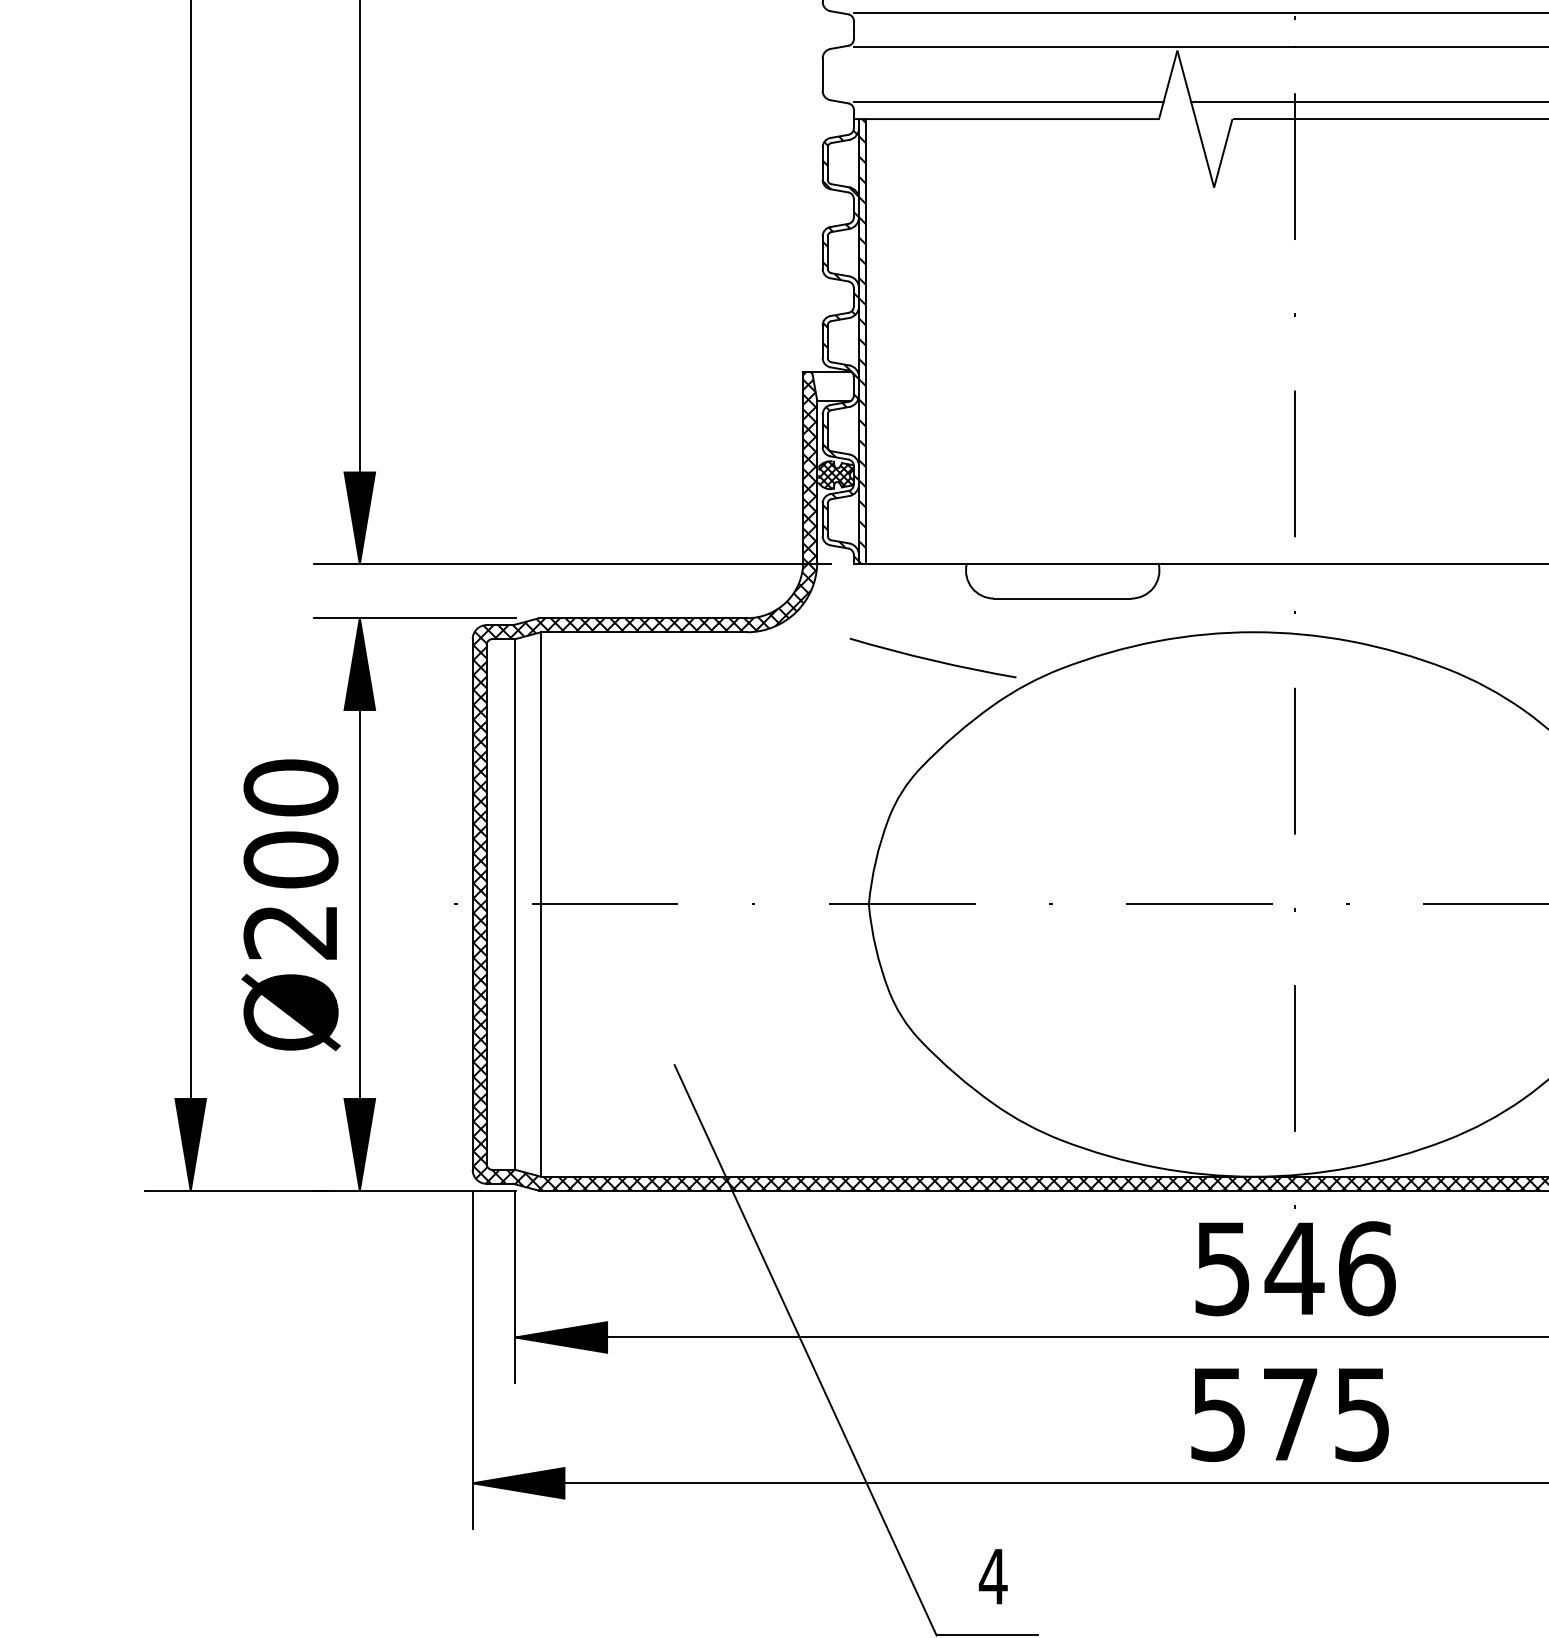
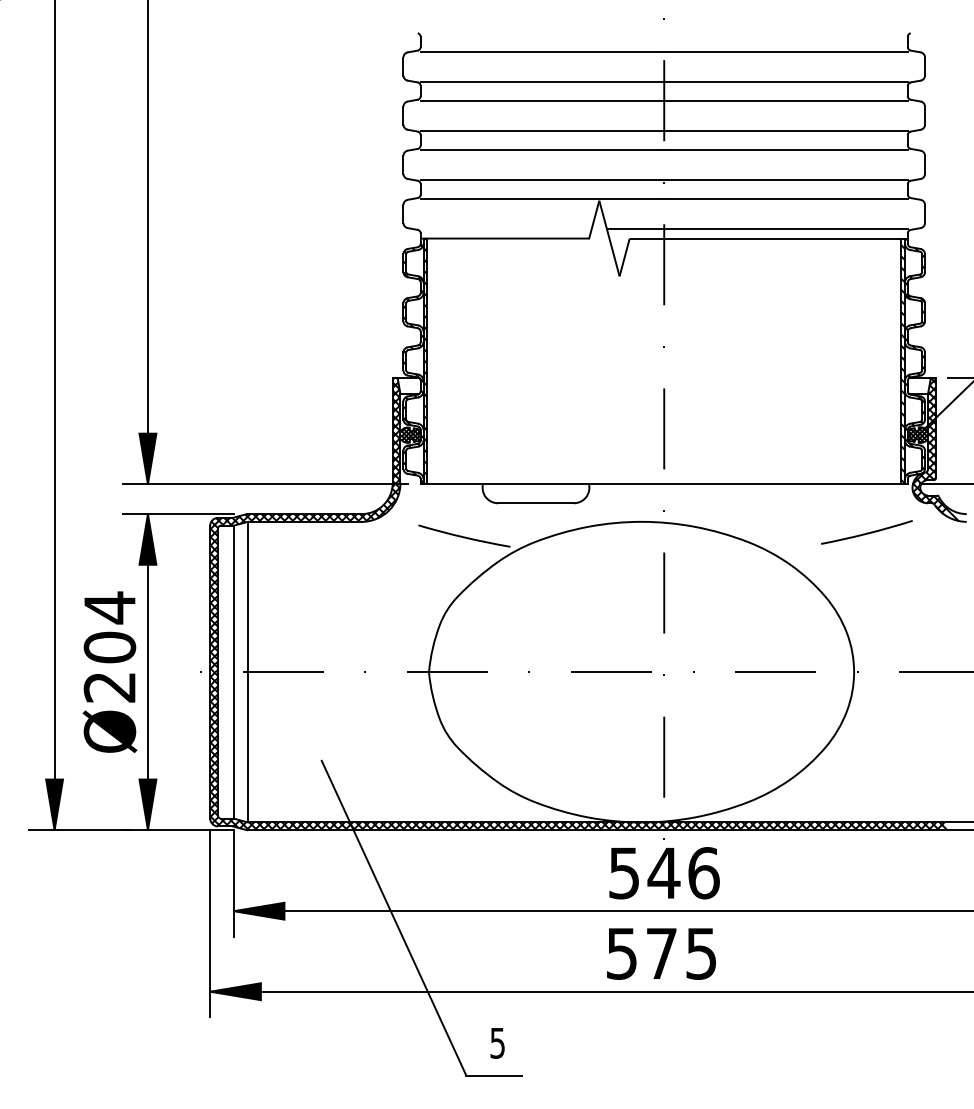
line: (1007, 102) -> (505, 229), removed
text: (290, 787) -> (109, 607), Ø200 -> Ø204
text: (992, 1577) -> (497, 1043), 4 -> 5

